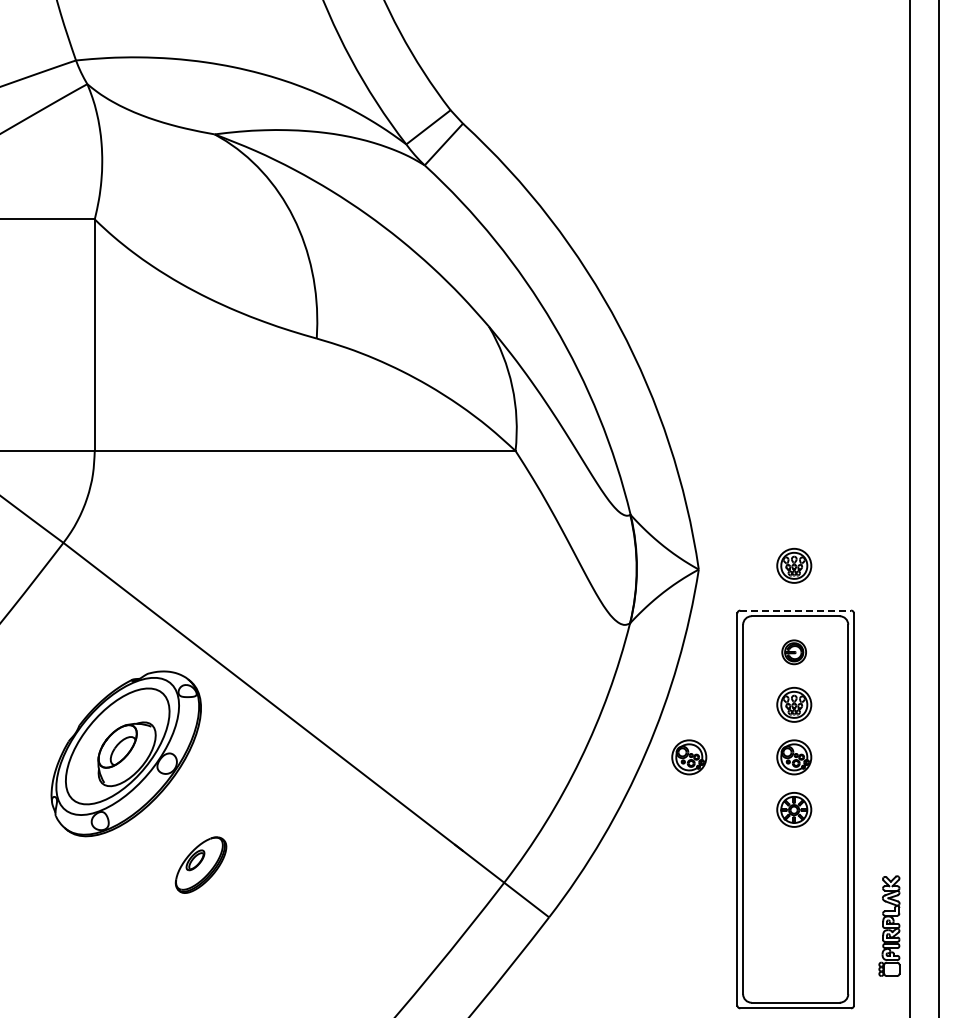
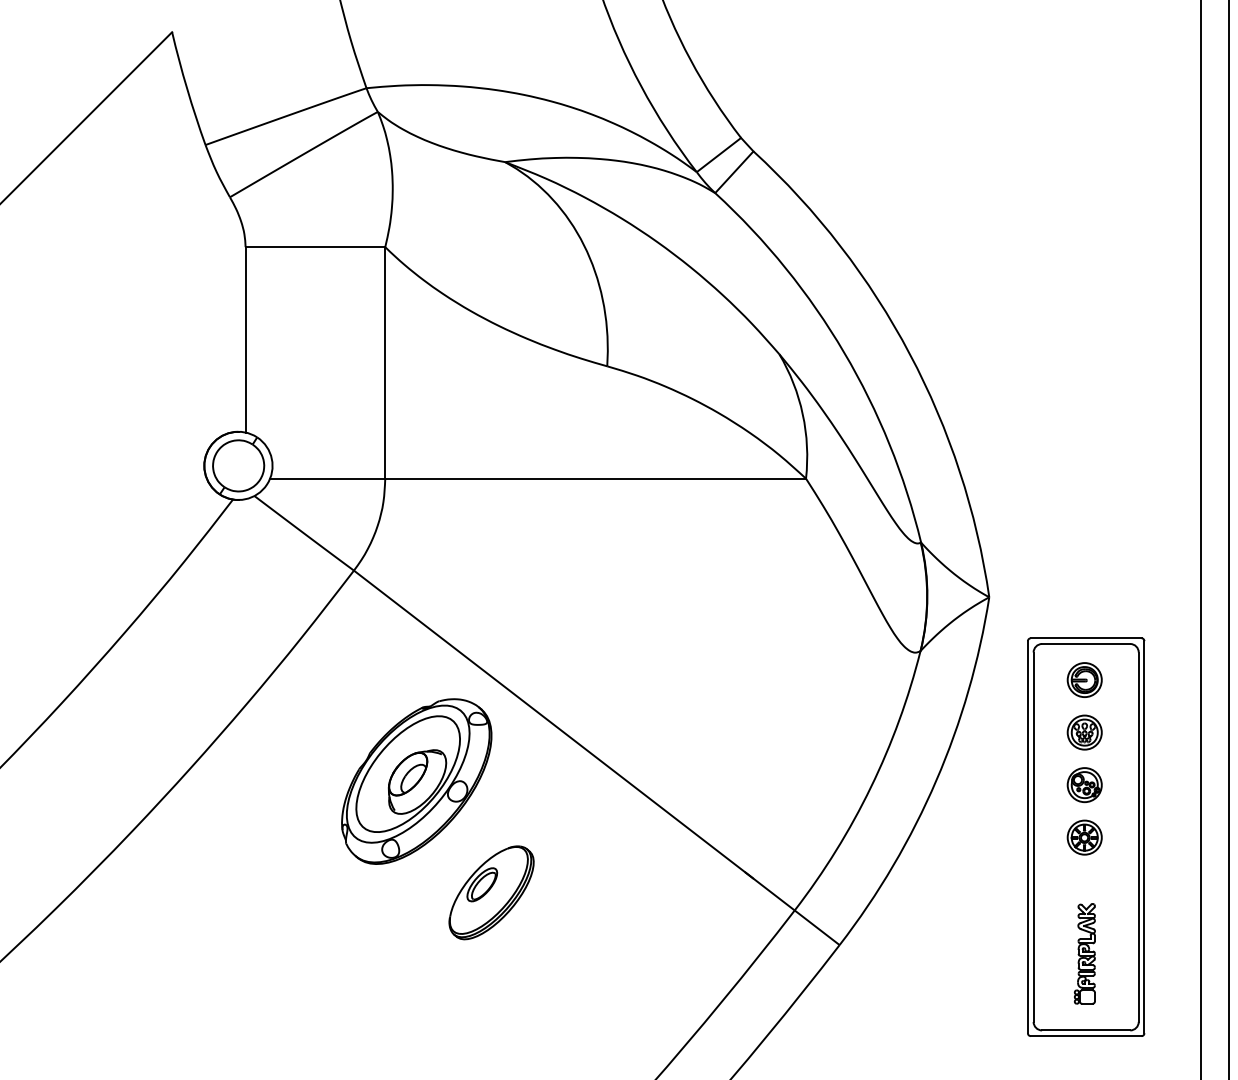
part: (794, 565) -> (1084, 593), removed
line: (796, 610) -> (1086, 638), dashed -> solid
part: (794, 651) -> (1084, 679), size x1.43
part: (689, 757) -> (979, 785), removed
part: (201, 864) -> (491, 892), size x1.67
part: (889, 925) -> (1084, 953), moved

